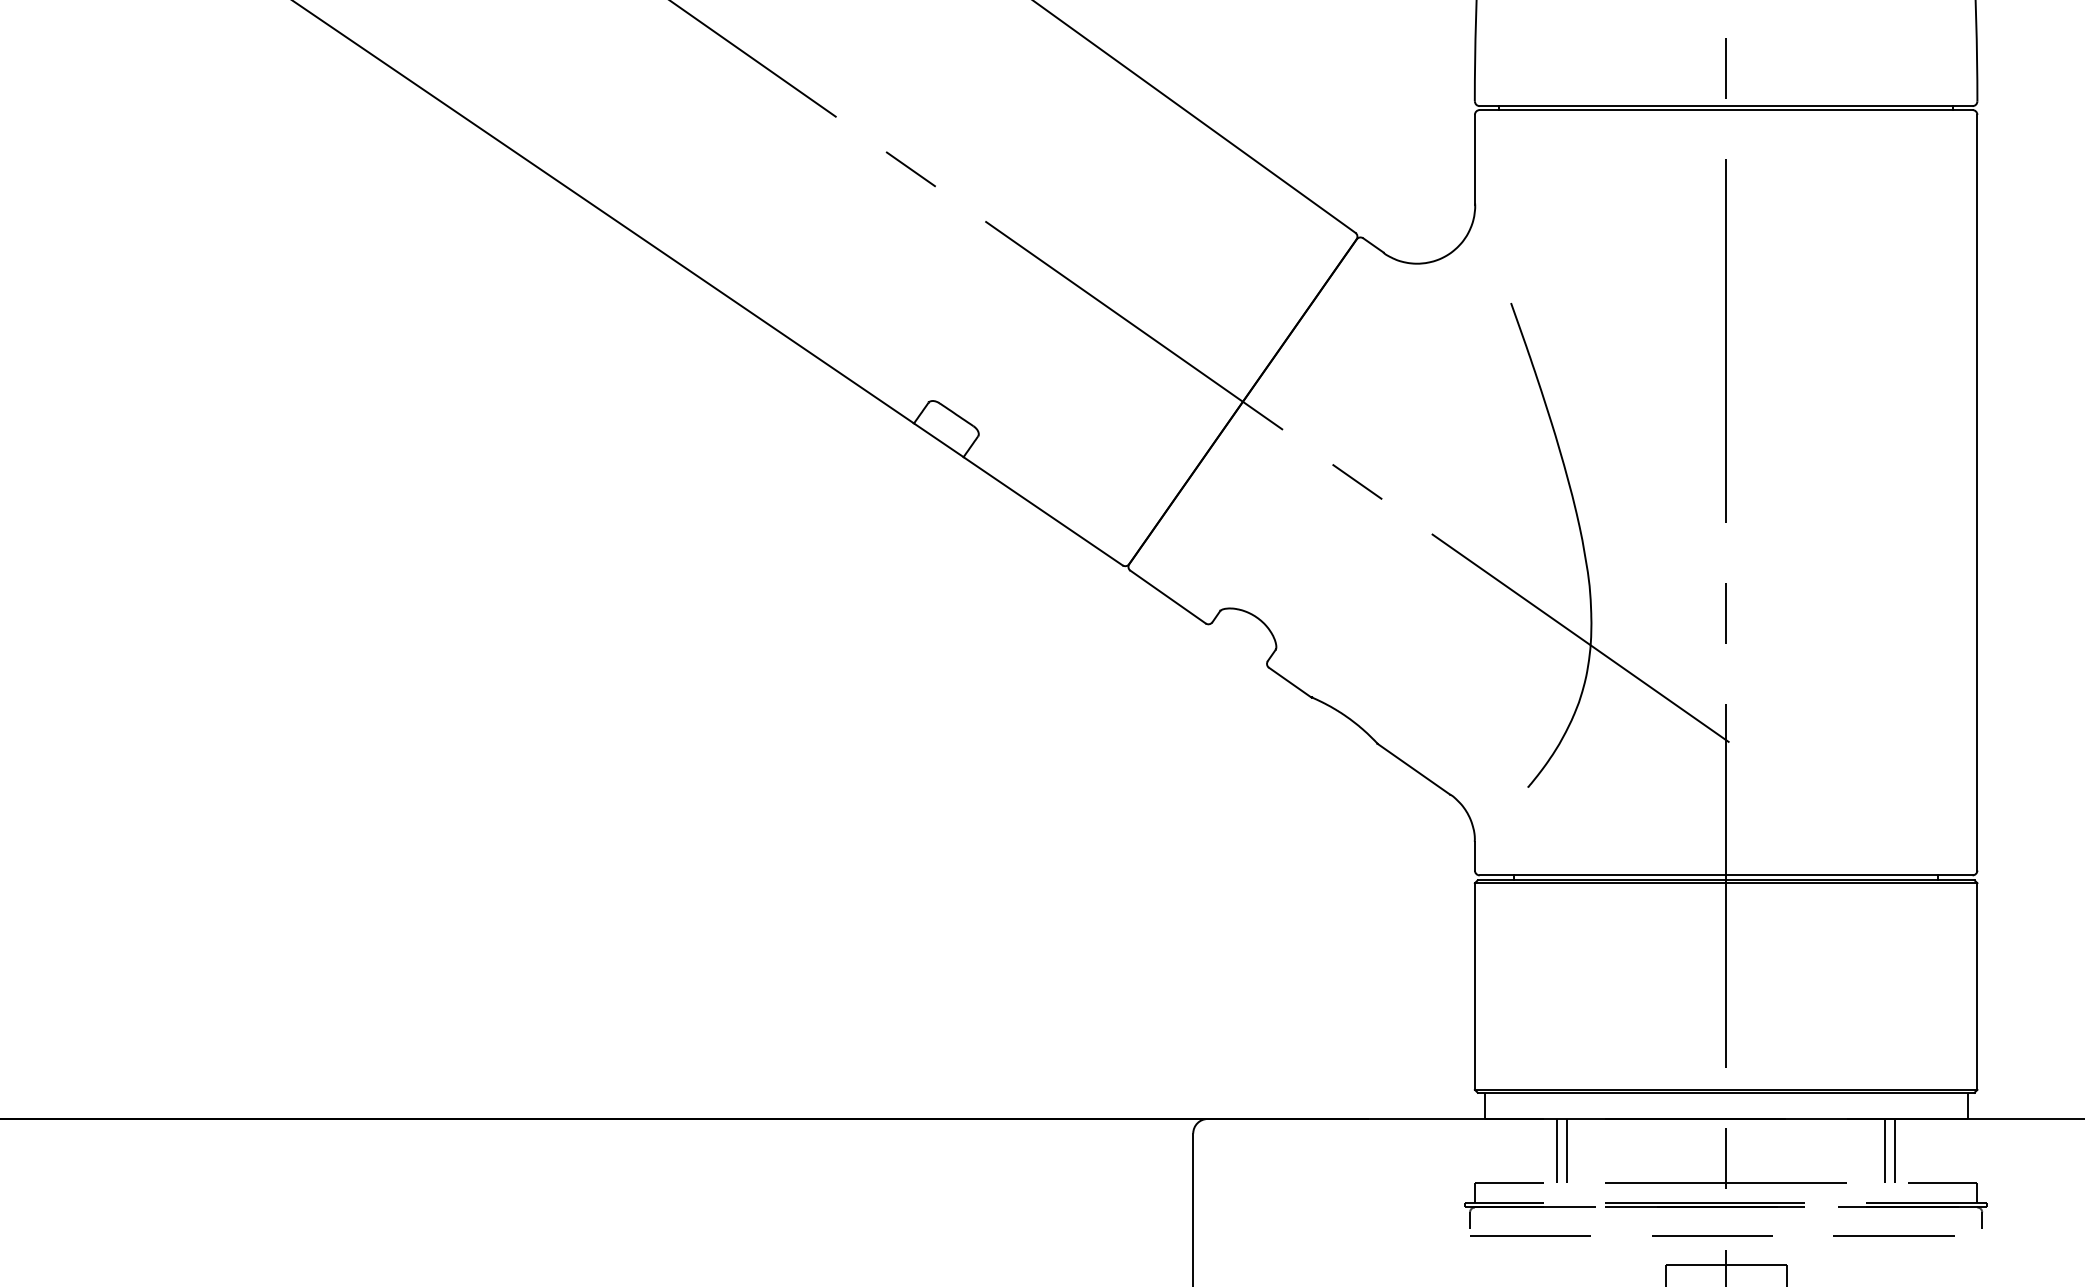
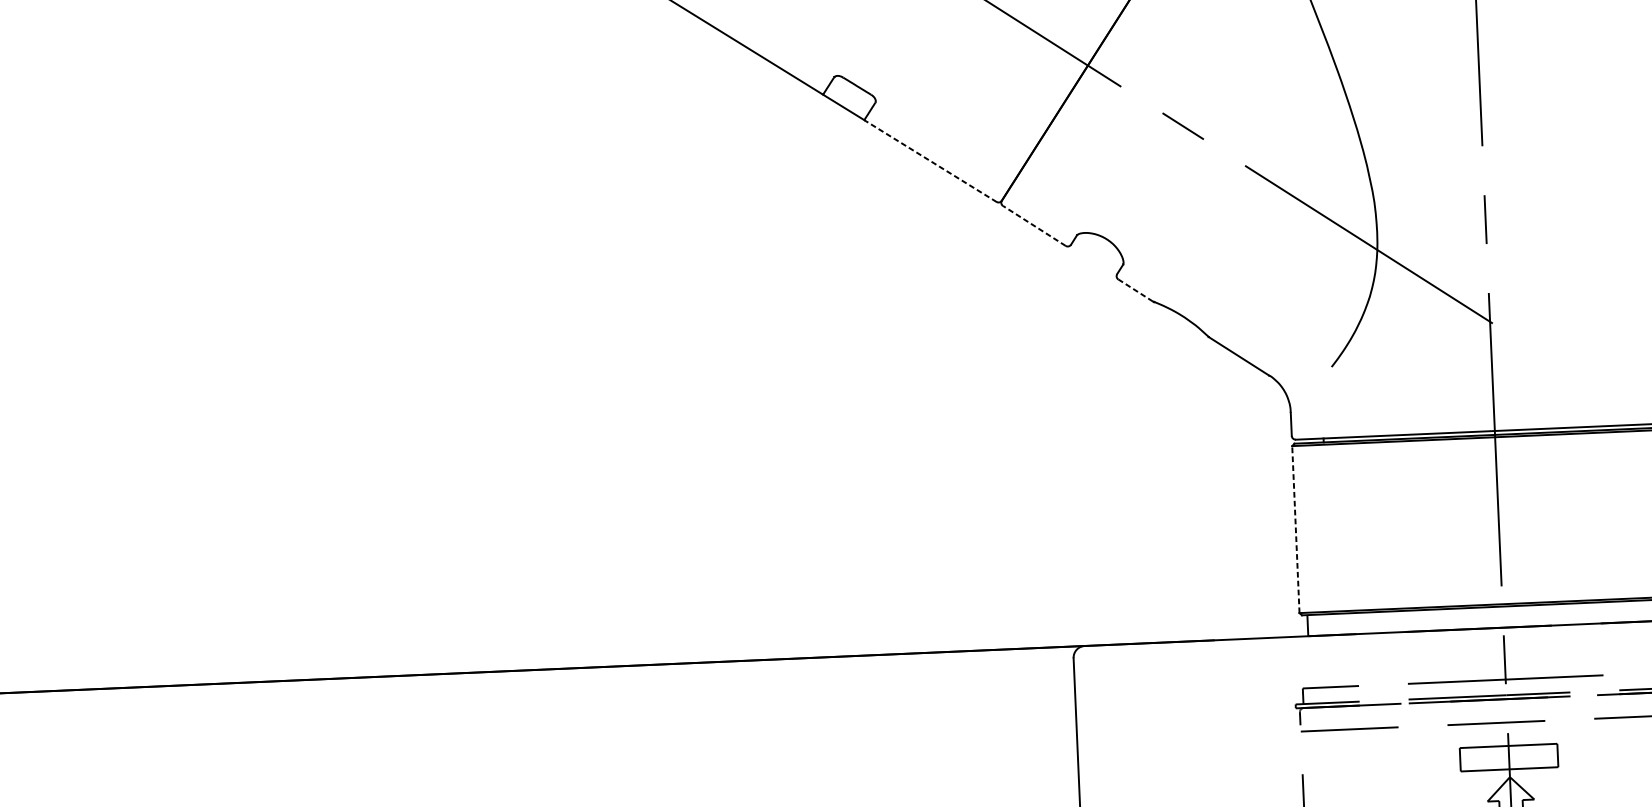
line: (1042, 511) -> (929, 161), solid -> dashed
line: (1168, 597) -> (1034, 226), solid -> dashed
line: (1289, 682) -> (1135, 290), solid -> dashed
line: (1474, 986) -> (1295, 529), solid -> dashed
line: (1556, 1150) -> (1367, 659), removed
line: (1566, 1150) -> (1375, 658), removed
line: (1885, 1150) -> (1633, 647), removed
line: (1895, 1150) -> (1641, 647), removed

